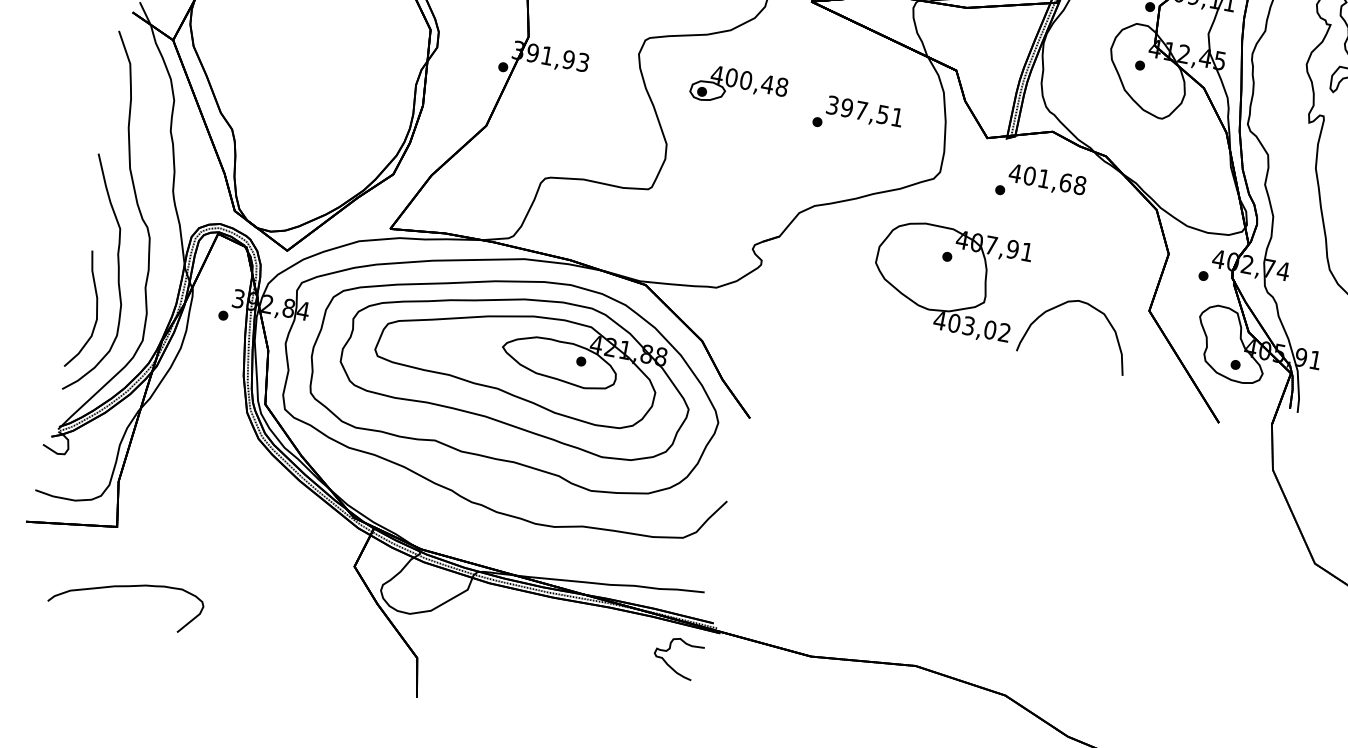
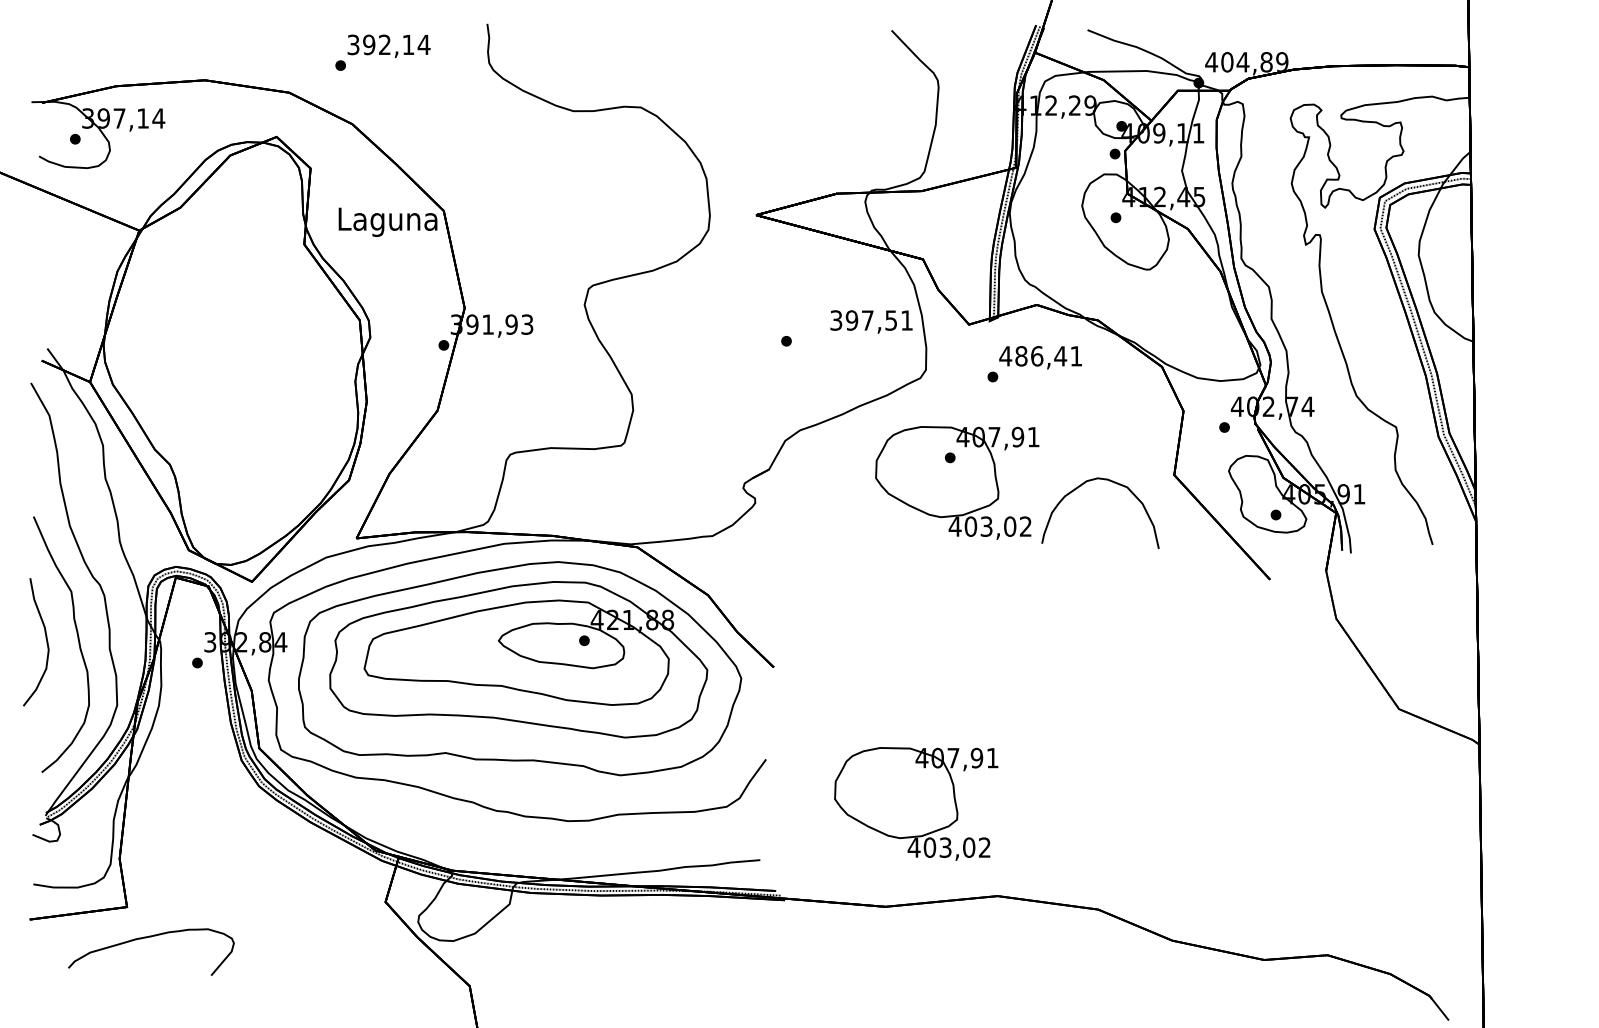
part: (738, 88) -> (696, 321), removed
text: (864, 112) -> (871, 321), moved
text: (1054, 180) -> (1048, 356), 401,68 -> 486,41
curve: (95, 308) -> (45, 638), moved
part: (857, 567) -> (916, 803), added
part: (124, 587) -> (146, 938), moved
curve: (669, 664) -> (737, 943), removed

